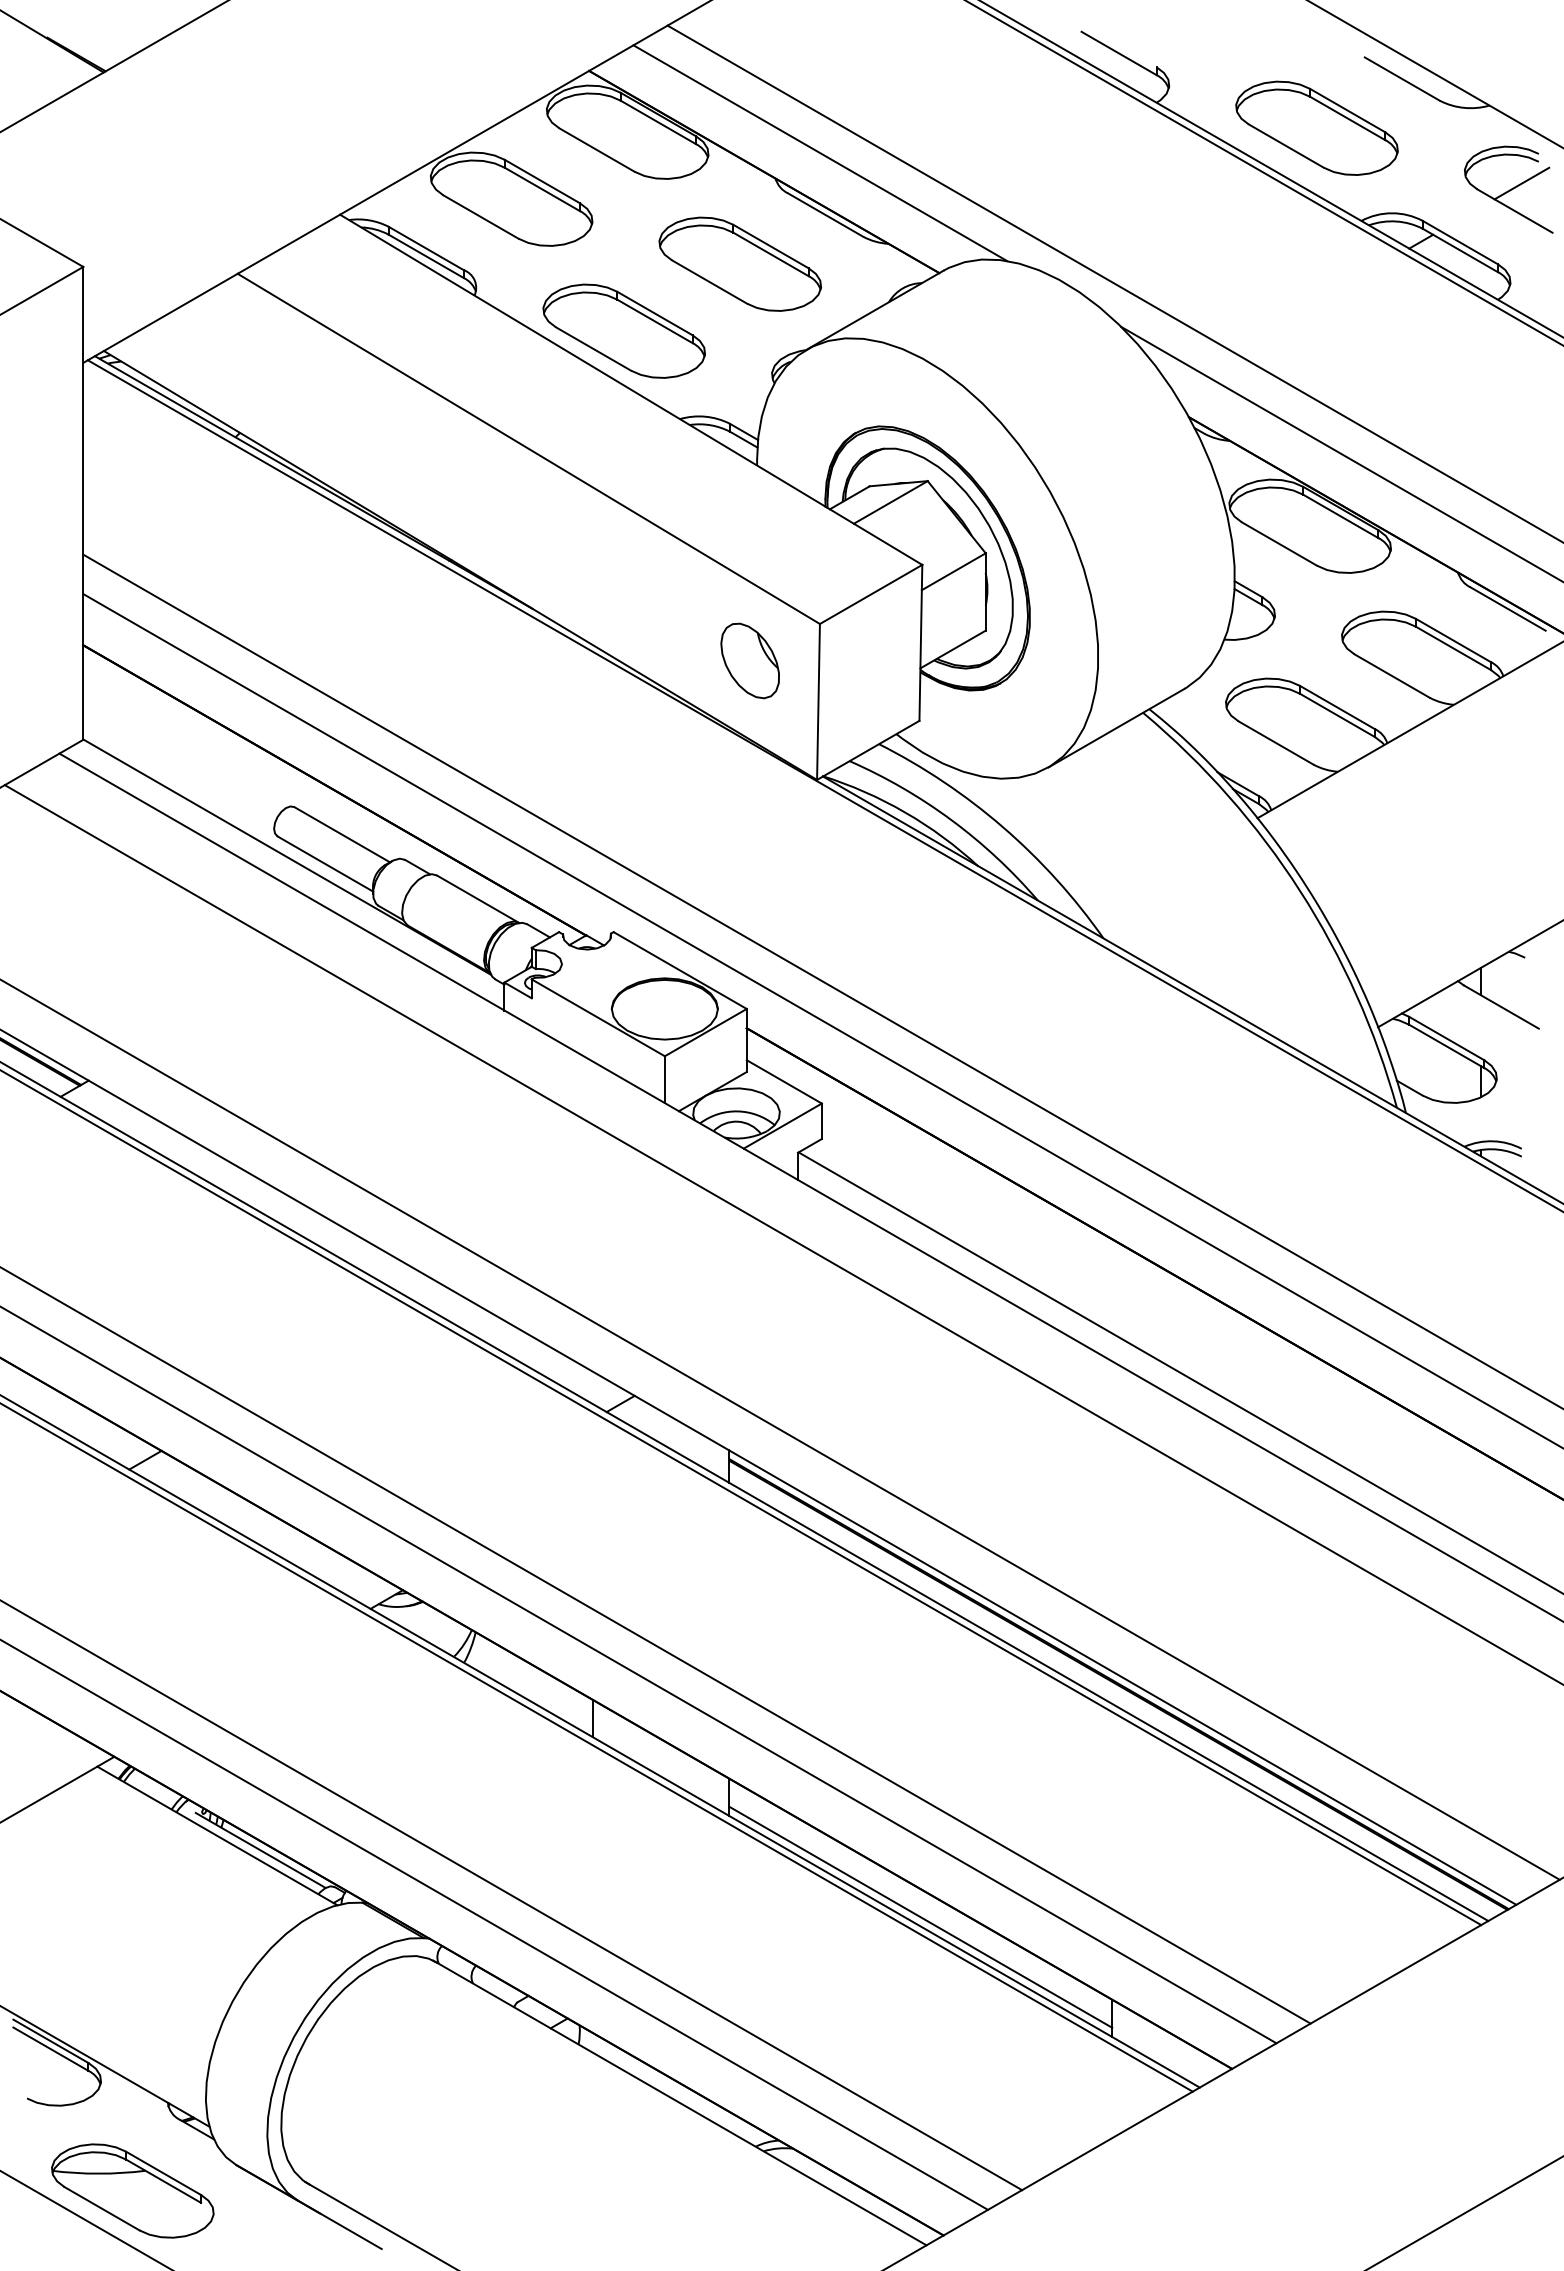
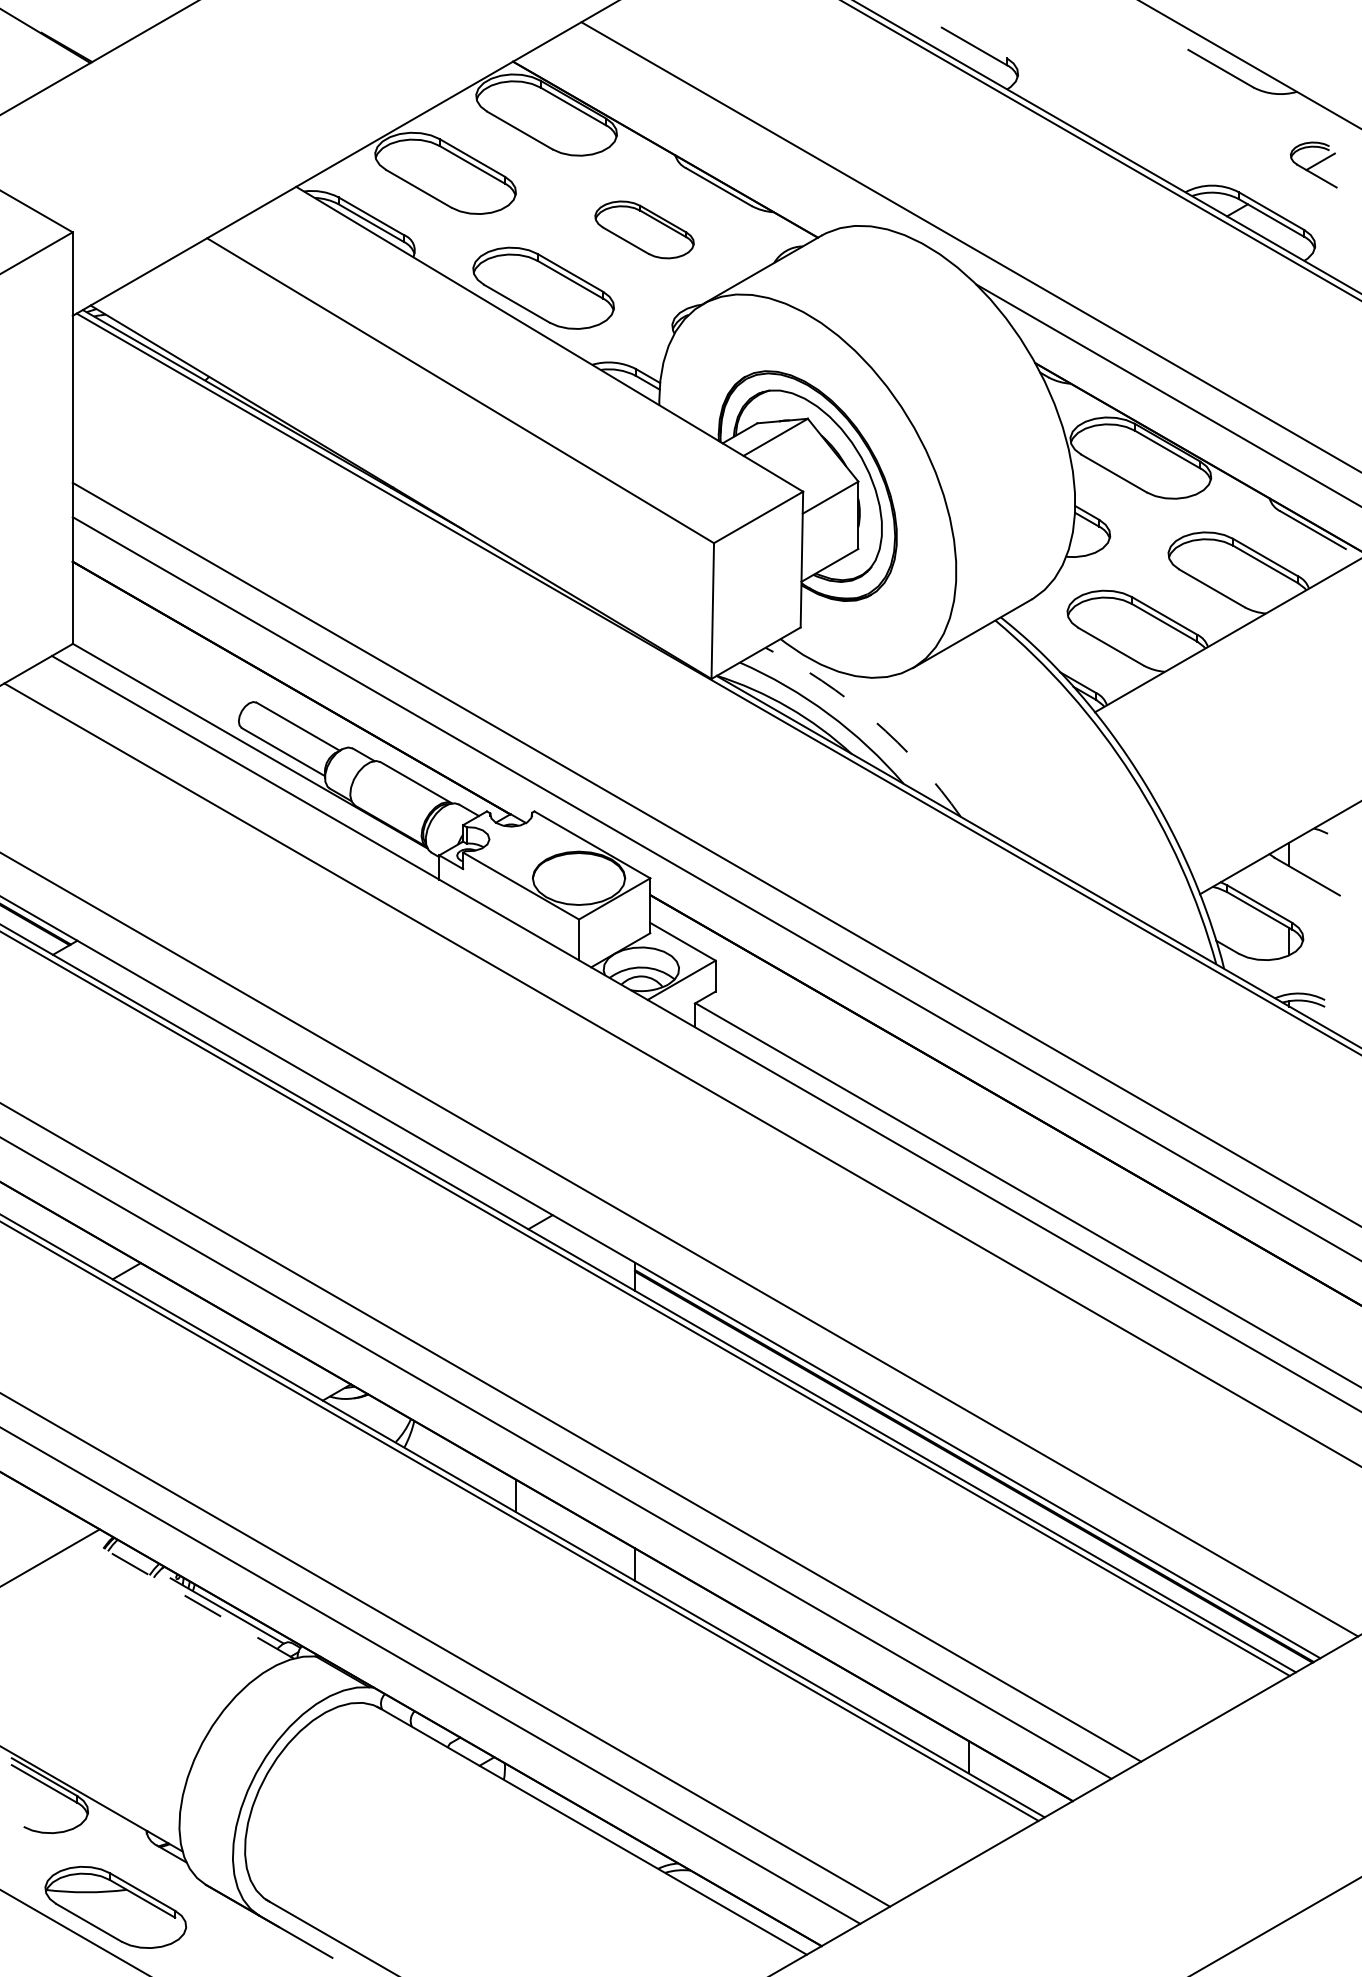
part: (1316, 127) -> (1146, 110), removed
line: (820, 153) -> (714, 133), removed
part: (1508, 189) -> (1313, 164), size x0.6
part: (739, 263) -> (643, 229), size x0.7
part: (749, 660) -> (652, 574), removed
arc: (1003, 827) -> (873, 720), solid -> dashed
line: (217, 1835) -> (189, 1597), solid -> dashed
line: (920, 1916) -> (801, 1668), removed

